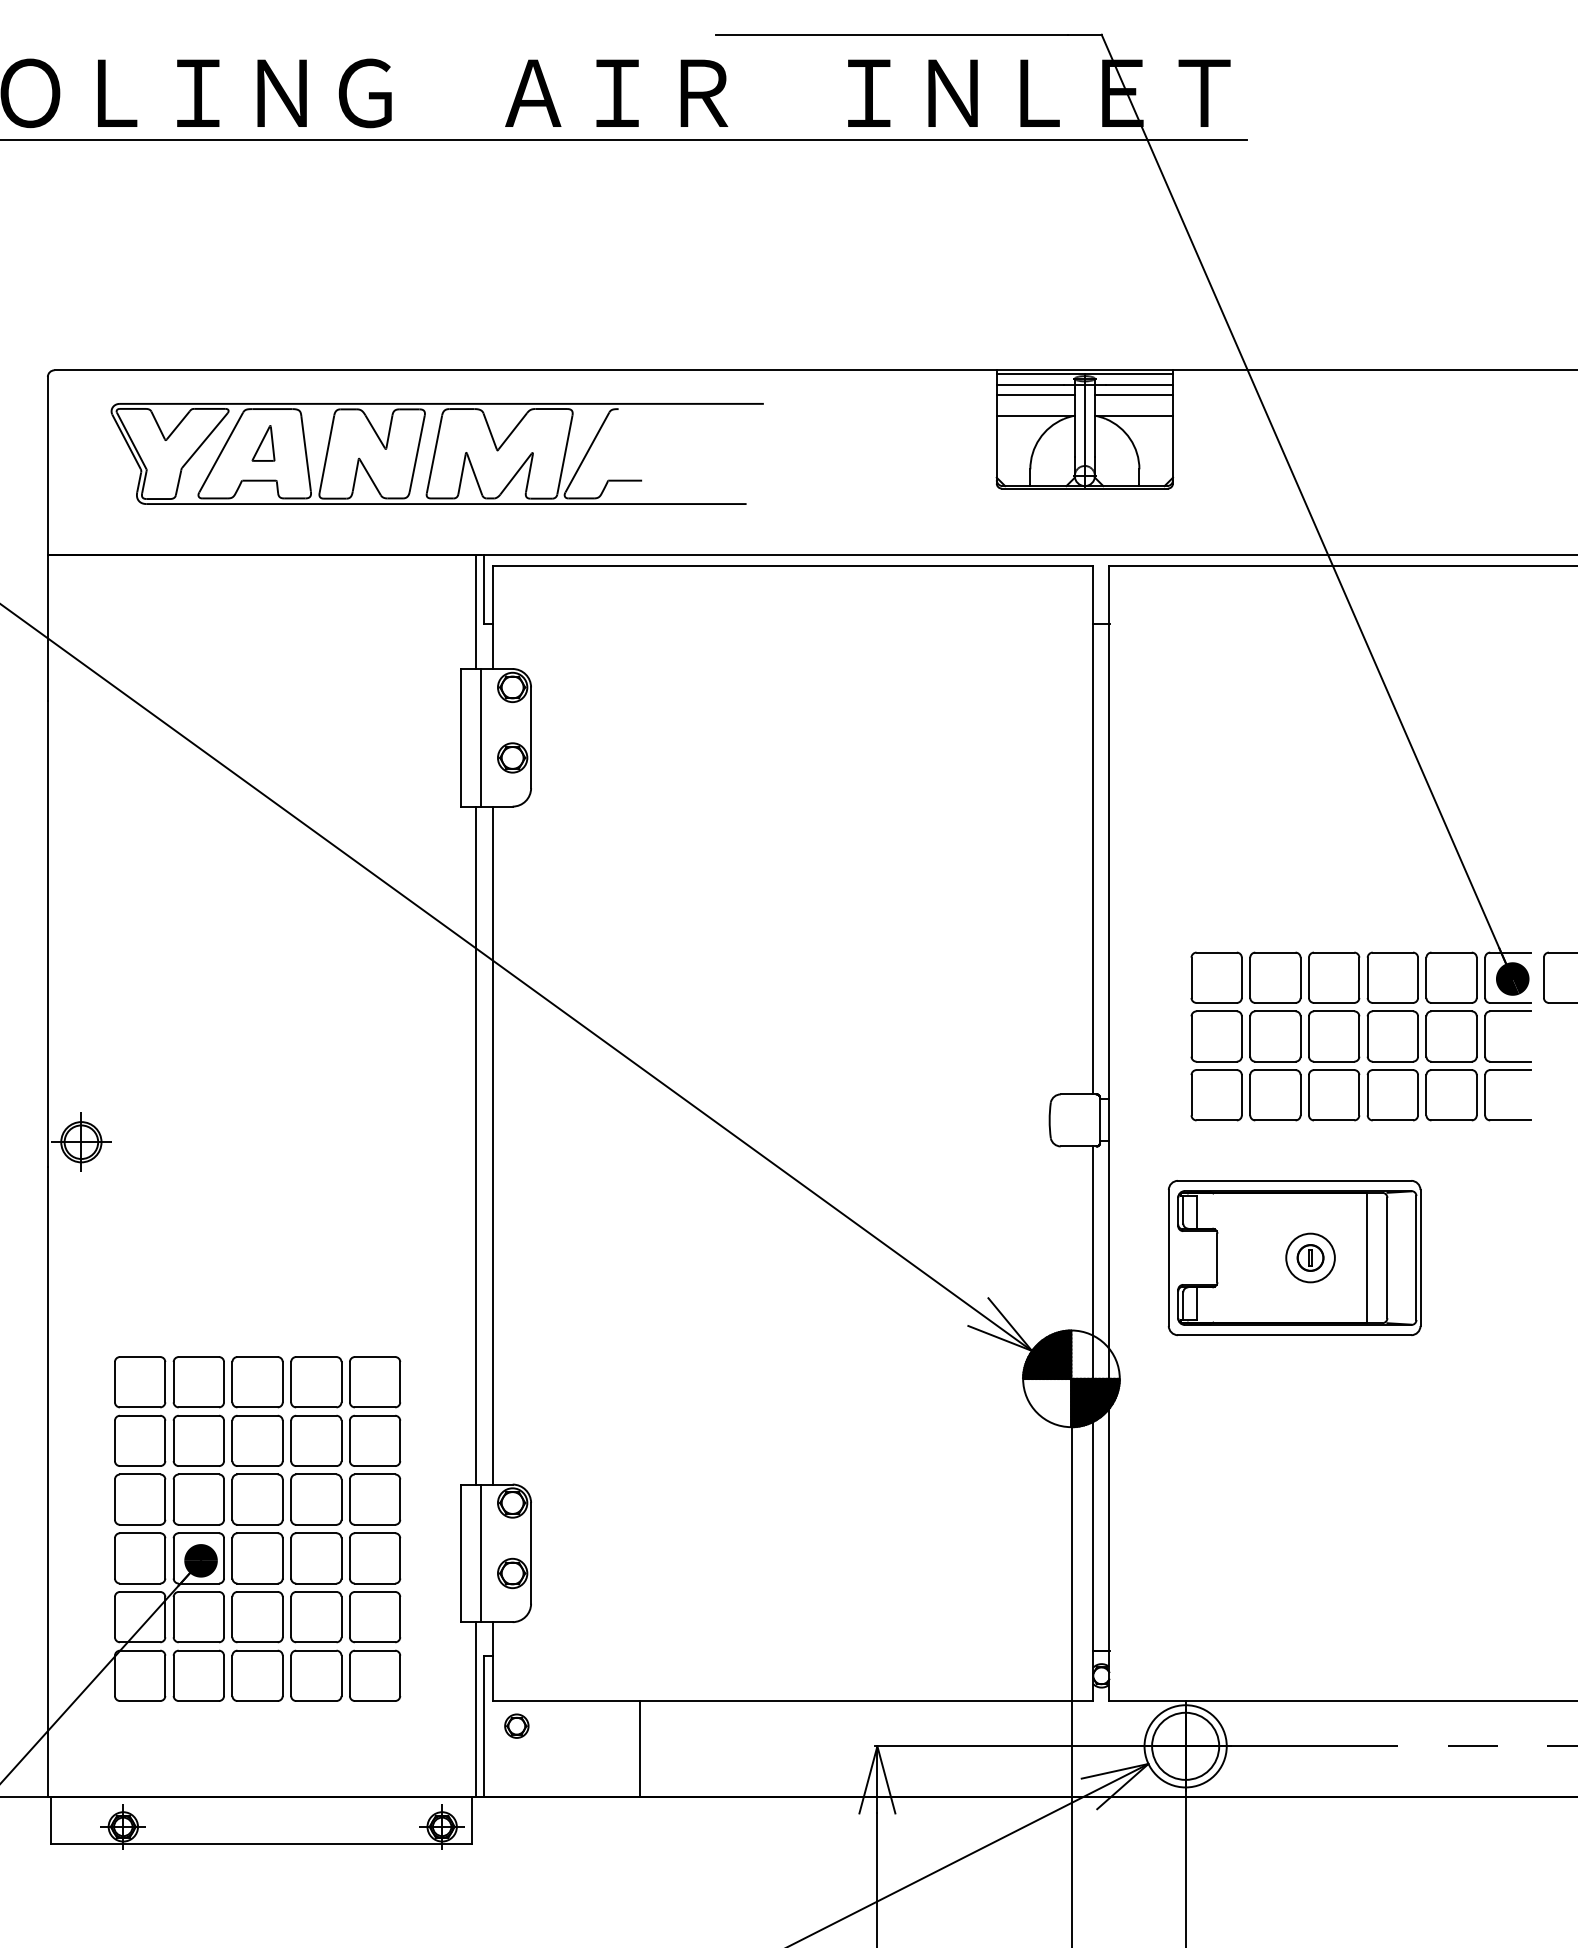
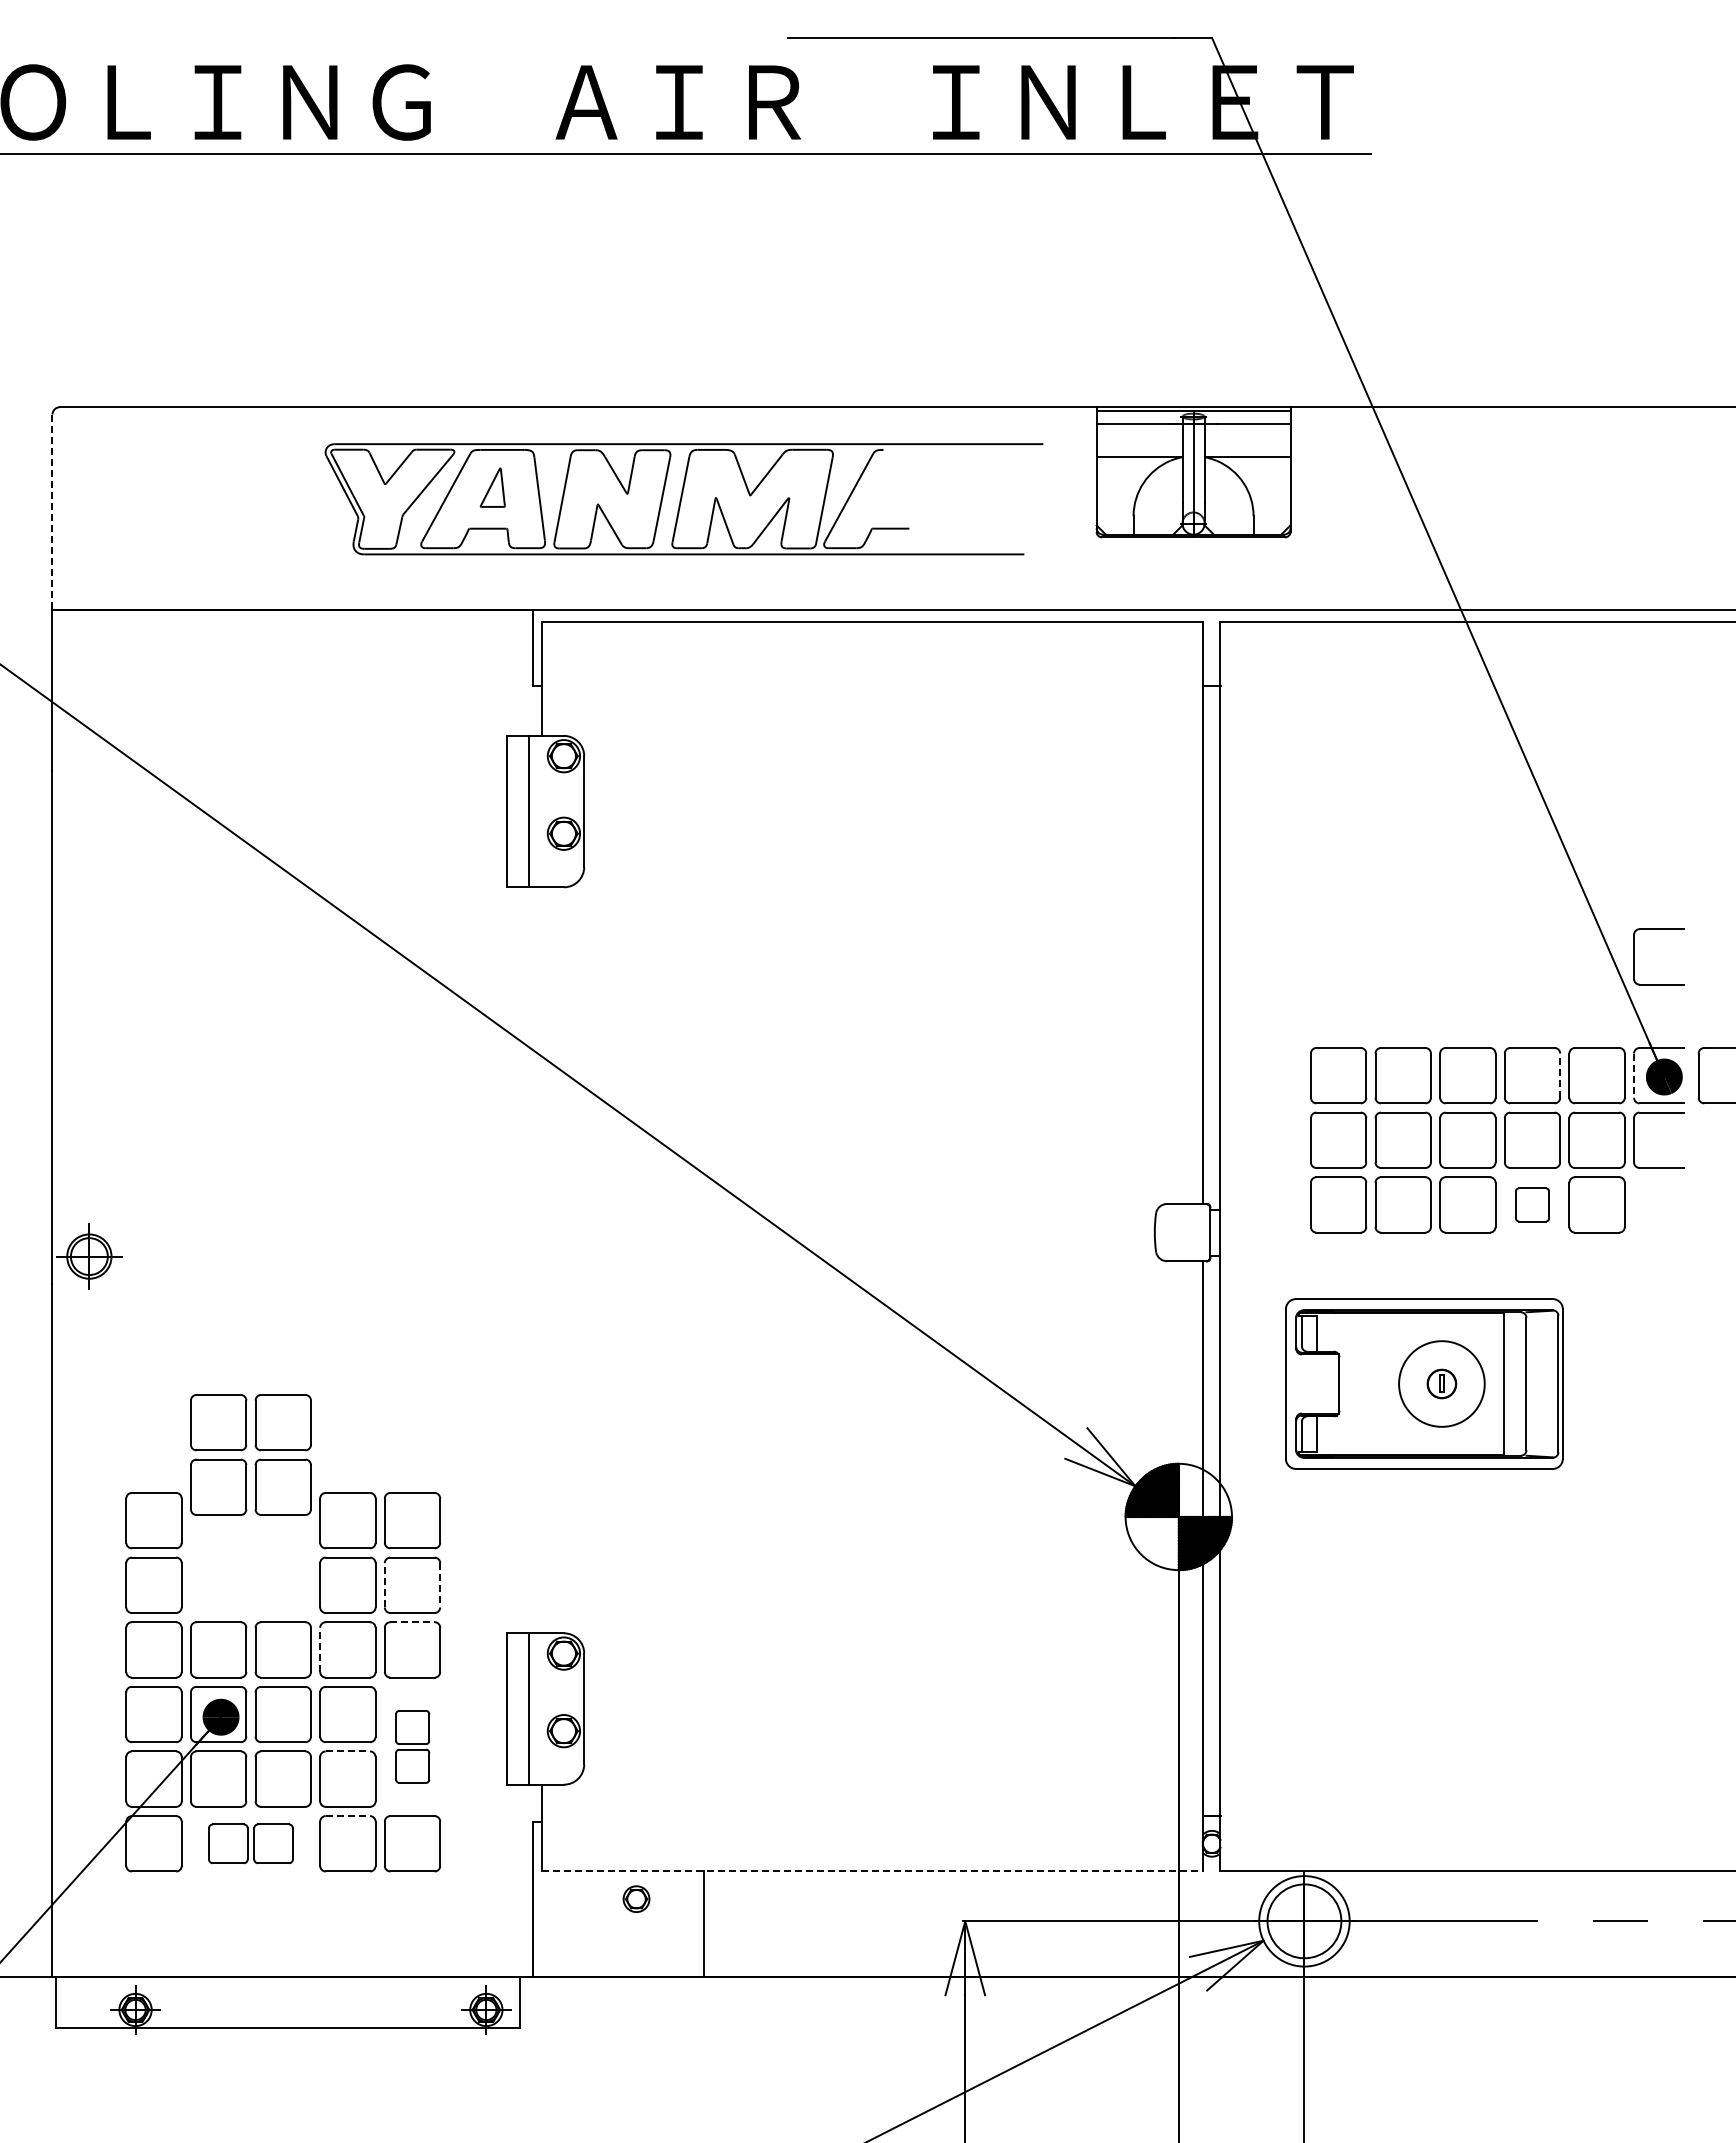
line: (1035, 395) -> (1139, 434), removed
line: (1133, 395) -> (1247, 434), removed
part: (436, 454) -> (683, 499), moved
line: (47, 465) -> (52, 512), solid -> dashed
line: (475, 611) -> (523, 672), removed
line: (1418, 977) -> (1560, 1075), solid -> dashed
line: (1485, 978) -> (1634, 1076), solid -> dashed
part: (1392, 1094) -> (1532, 1204), size x0.6
part: (1485, 1094) -> (1634, 956), moved
line: (475, 1145) -> (523, 1260), removed
line: (492, 1145) -> (541, 1260), removed
circle: (1310, 1257) -> (1441, 1383), size x1.6
part: (223, 1406) -> (245, 1449), moved
line: (349, 1440) -> (384, 1584), solid -> dashed
line: (400, 1441) -> (440, 1585), solid -> dashed
line: (375, 1474) -> (413, 1622), solid -> dashed
line: (291, 1499) -> (320, 1649), solid -> dashed
part: (375, 1587) -> (412, 1746), size x0.6
line: (316, 1591) -> (348, 1751), solid -> dashed
line: (316, 1651) -> (348, 1816), solid -> dashed
part: (227, 1675) -> (250, 1843), size x0.7
line: (793, 1701) -> (872, 1871), solid -> dashed
line: (475, 1709) -> (523, 1880), removed
part: (516, 1725) -> (636, 1898), moved

